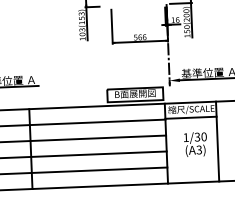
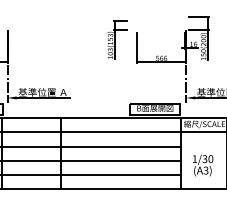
text: (196, 144) -> (203, 165), moved

